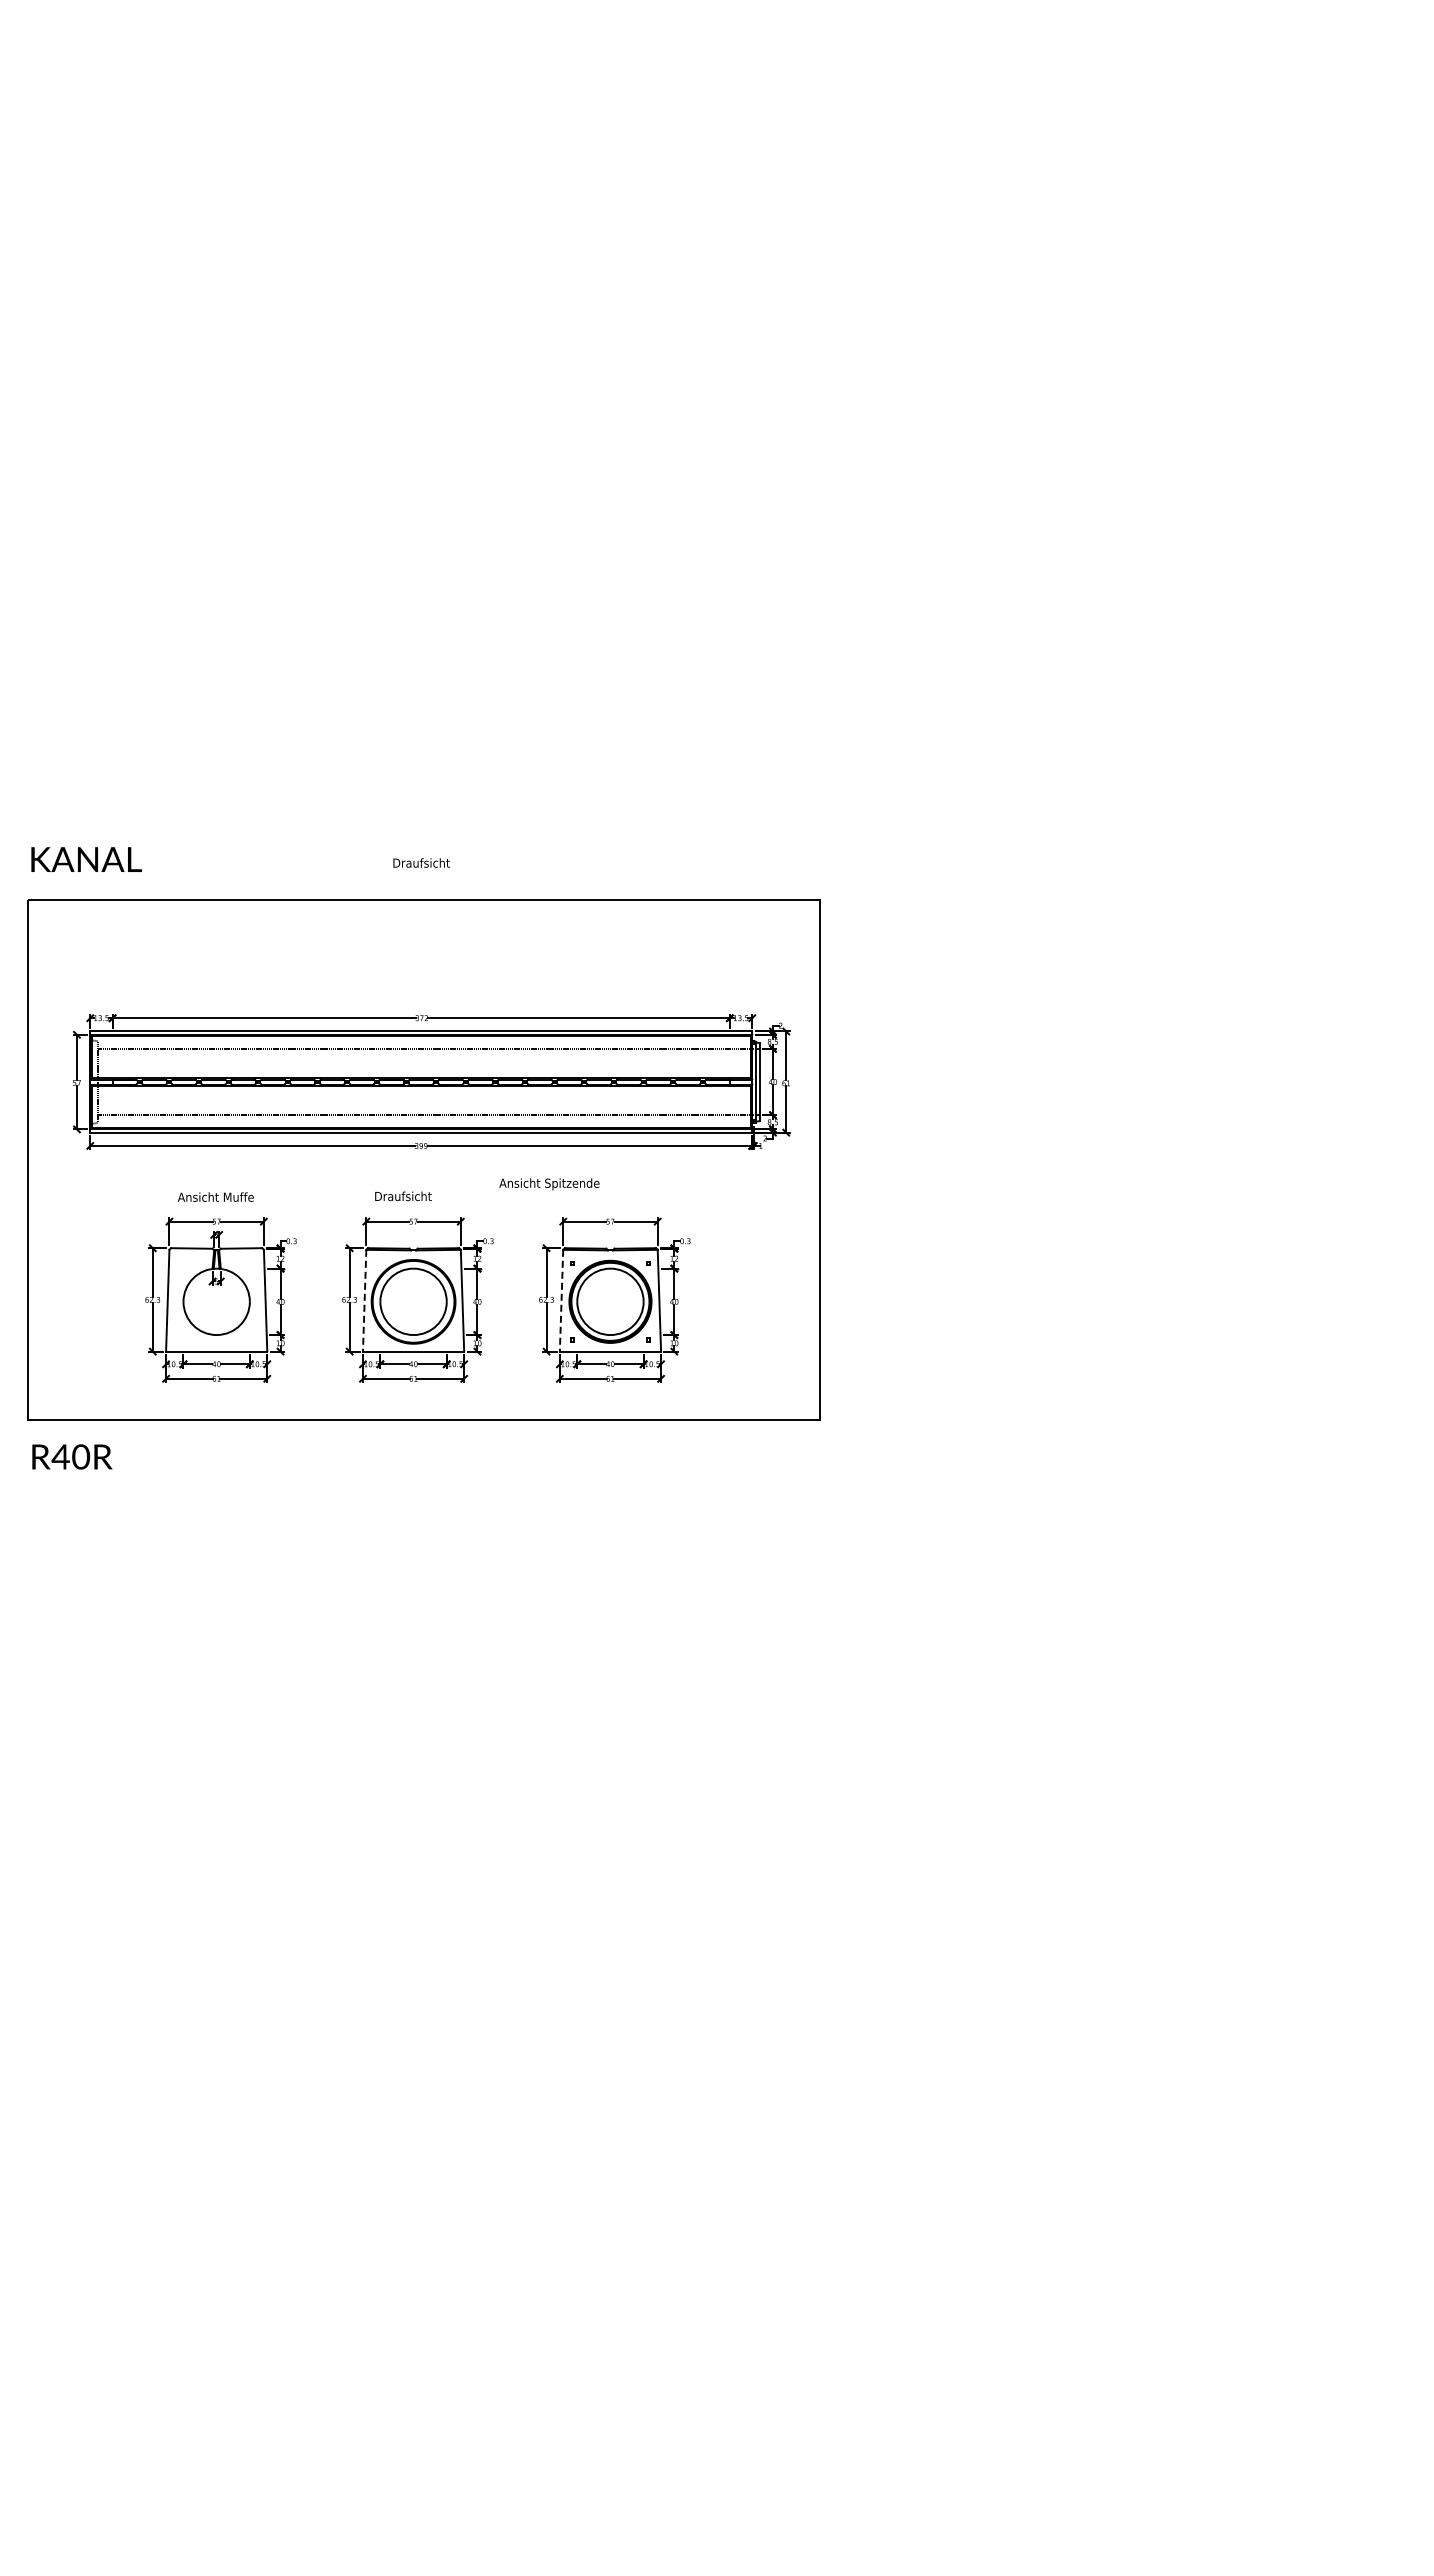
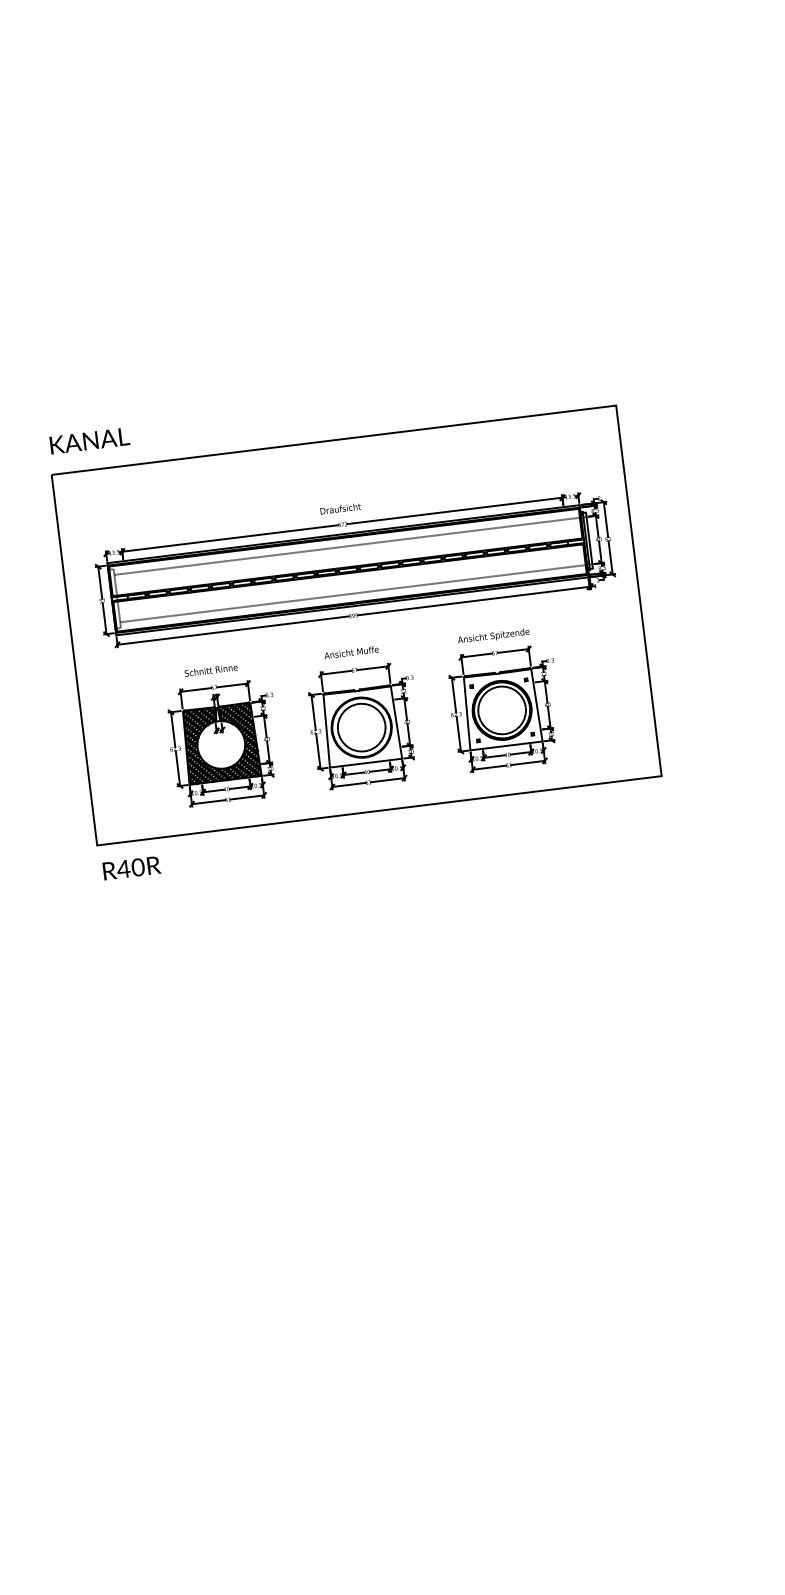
text: (421, 862) -> (340, 508), moved
text: (549, 1184) -> (493, 636), moved
text: (215, 1196) -> (211, 669), Ansicht Muffe -> Schnitt Rinne
text: (412, 1196) -> (351, 652), Draufsicht -> Ansicht Muffe
hatch: (216, 1299) -> (220, 743), added
line: (364, 1300) -> (326, 731), dashed -> solid
line: (561, 1300) -> (467, 713), dashed -> solid

